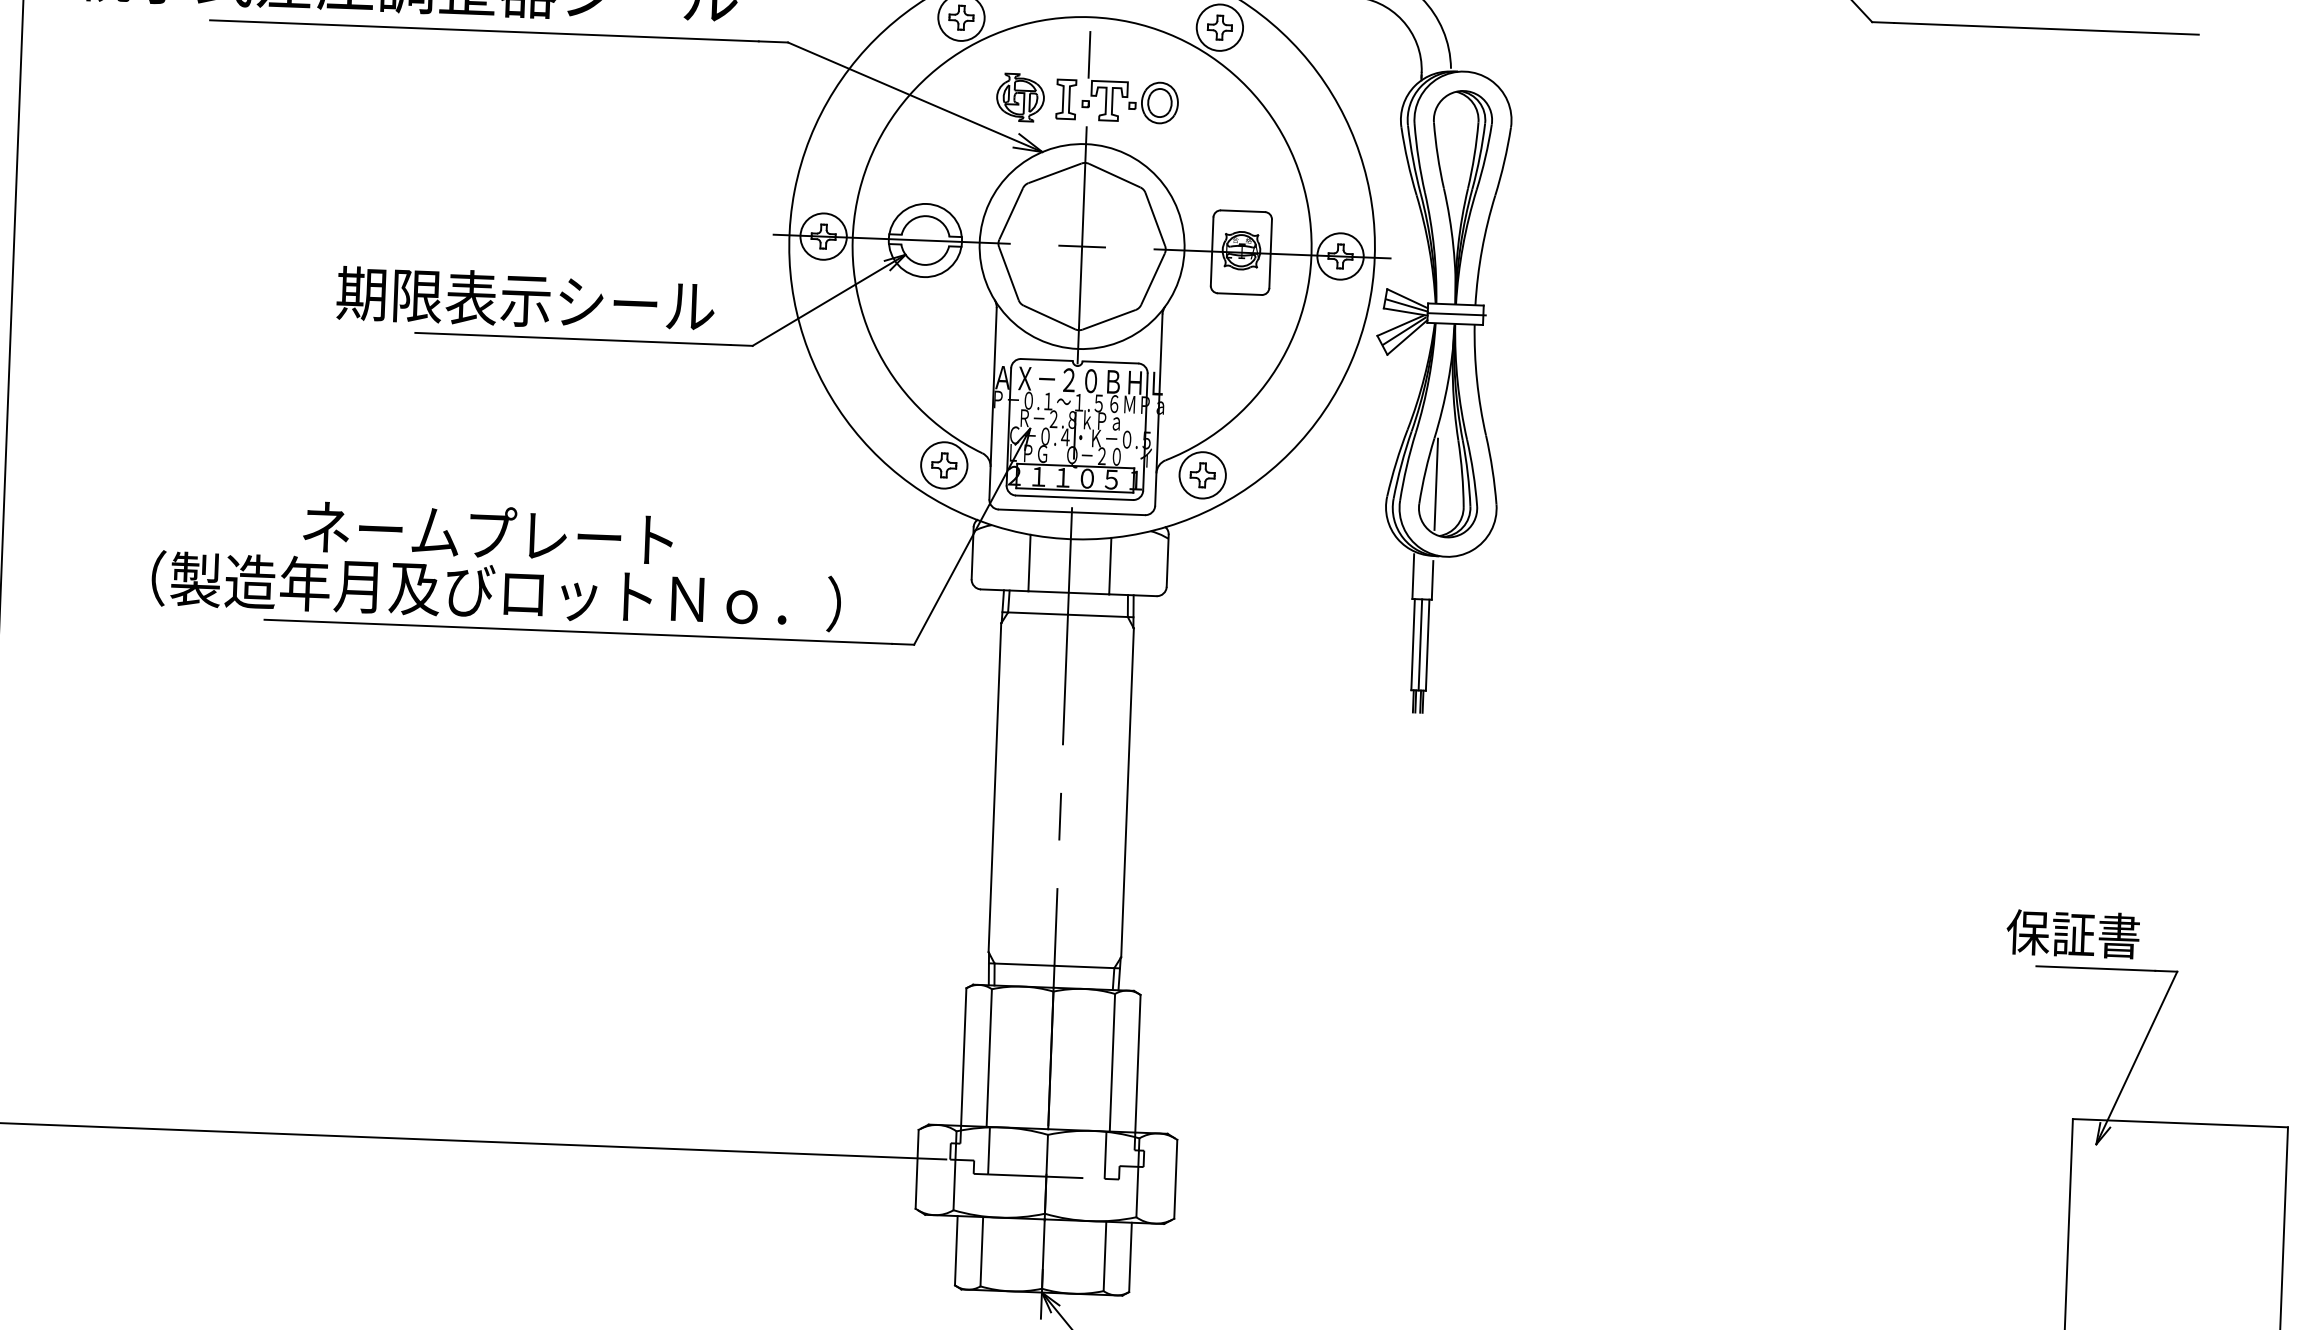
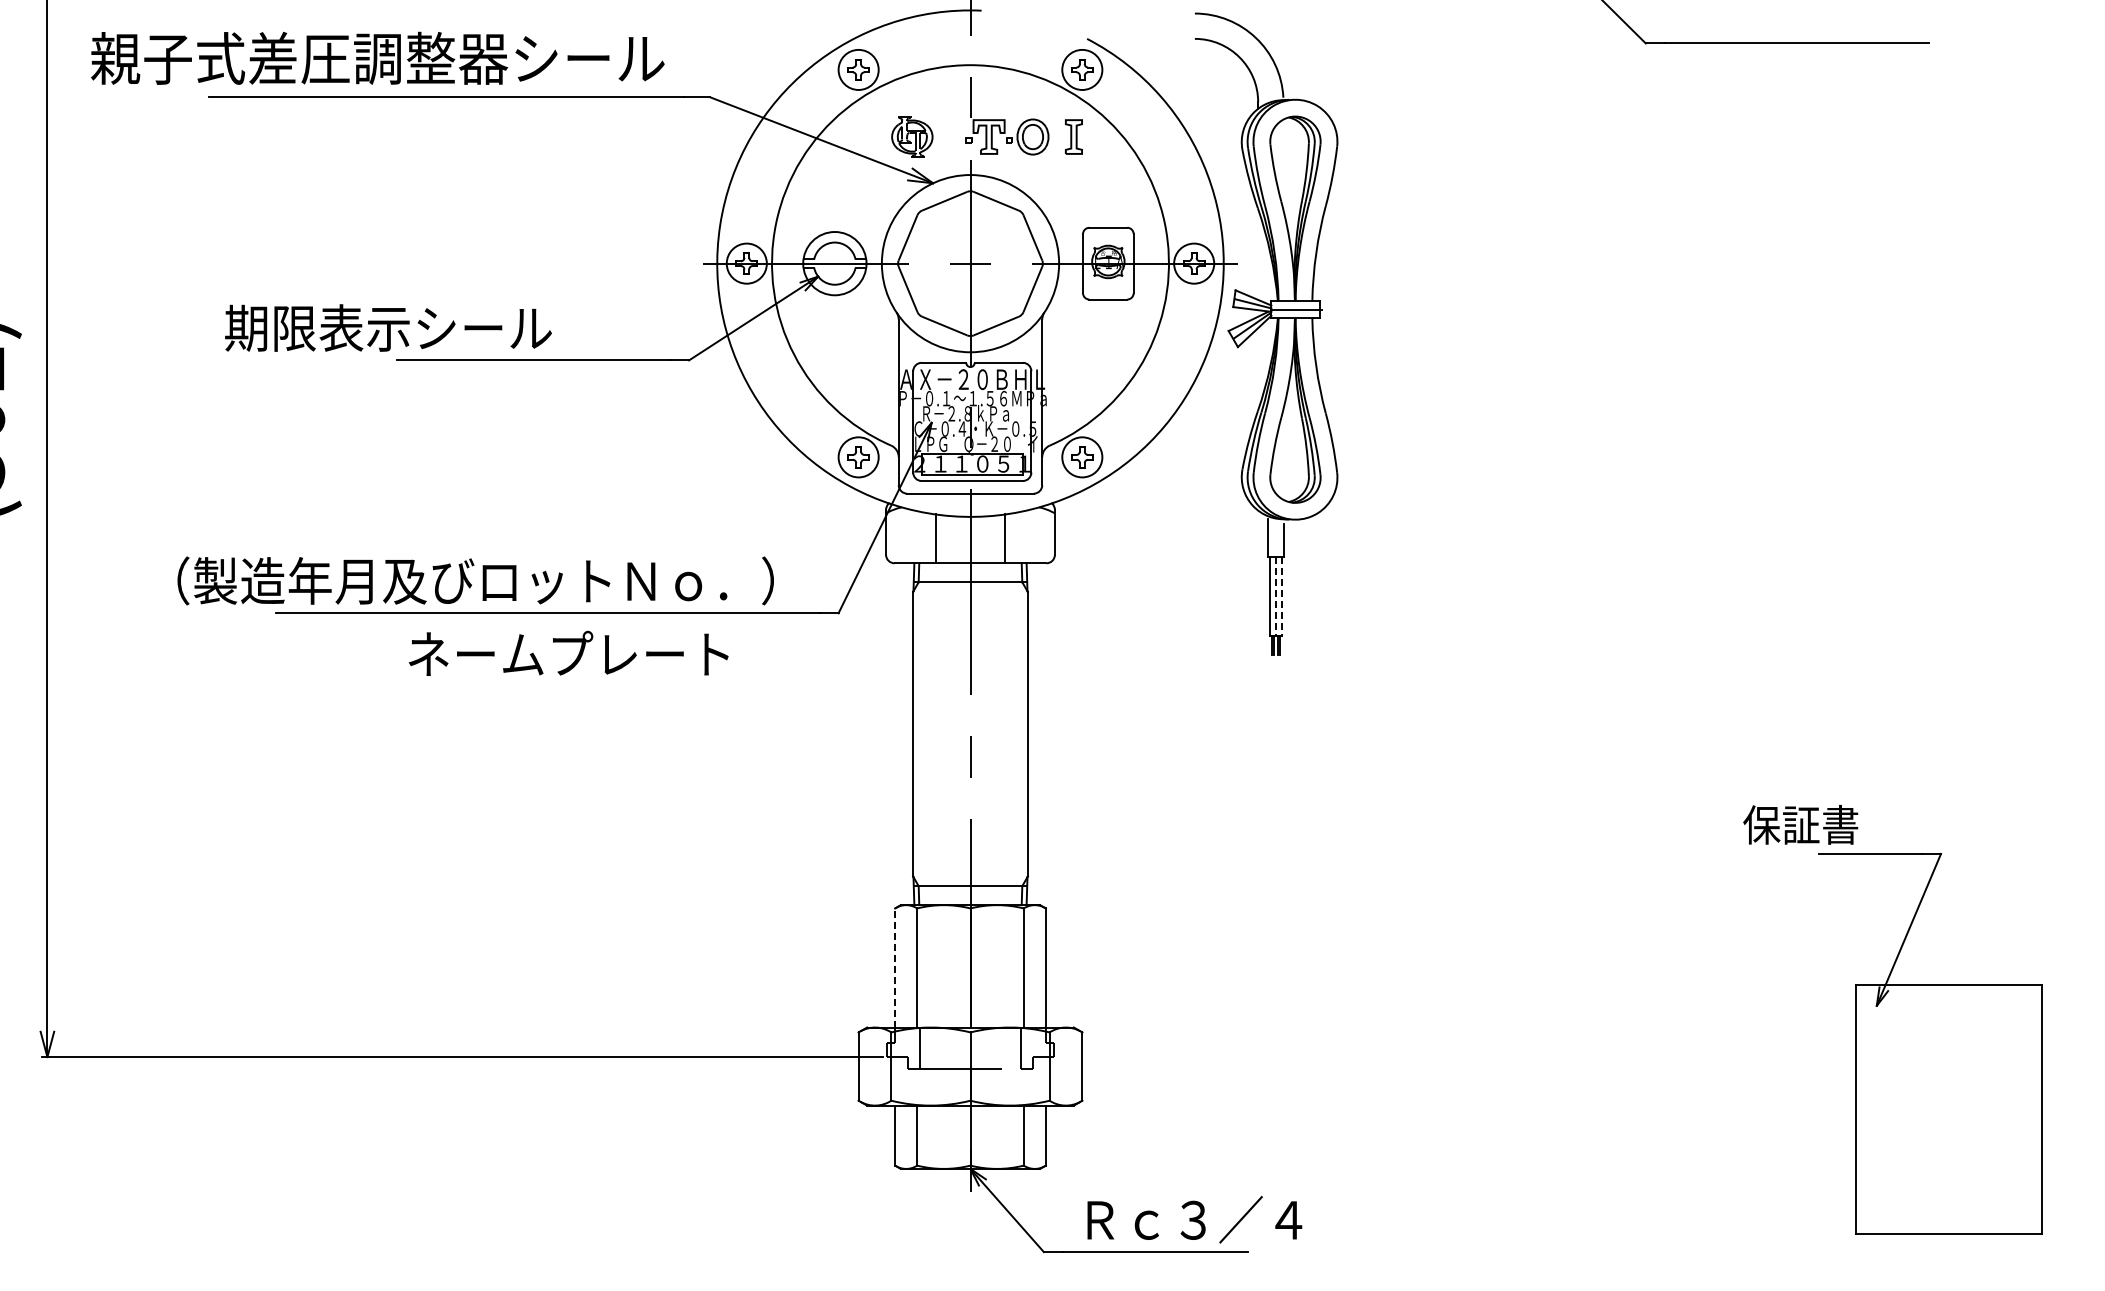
part: (1065, 98) -> (1073, 136), moved
text: (525, 299) -> (388, 327), moved
line: (1436, 483) -> (1284, 456), removed
text: (487, 531) -> (568, 652), moved
line: (1420, 645) -> (1276, 597), solid -> dashed
line: (1427, 646) -> (1282, 597), solid -> dashed
text: (2072, 933) -> (1800, 824), moved
line: (964, 1057) -> (895, 968), solid -> dashed

